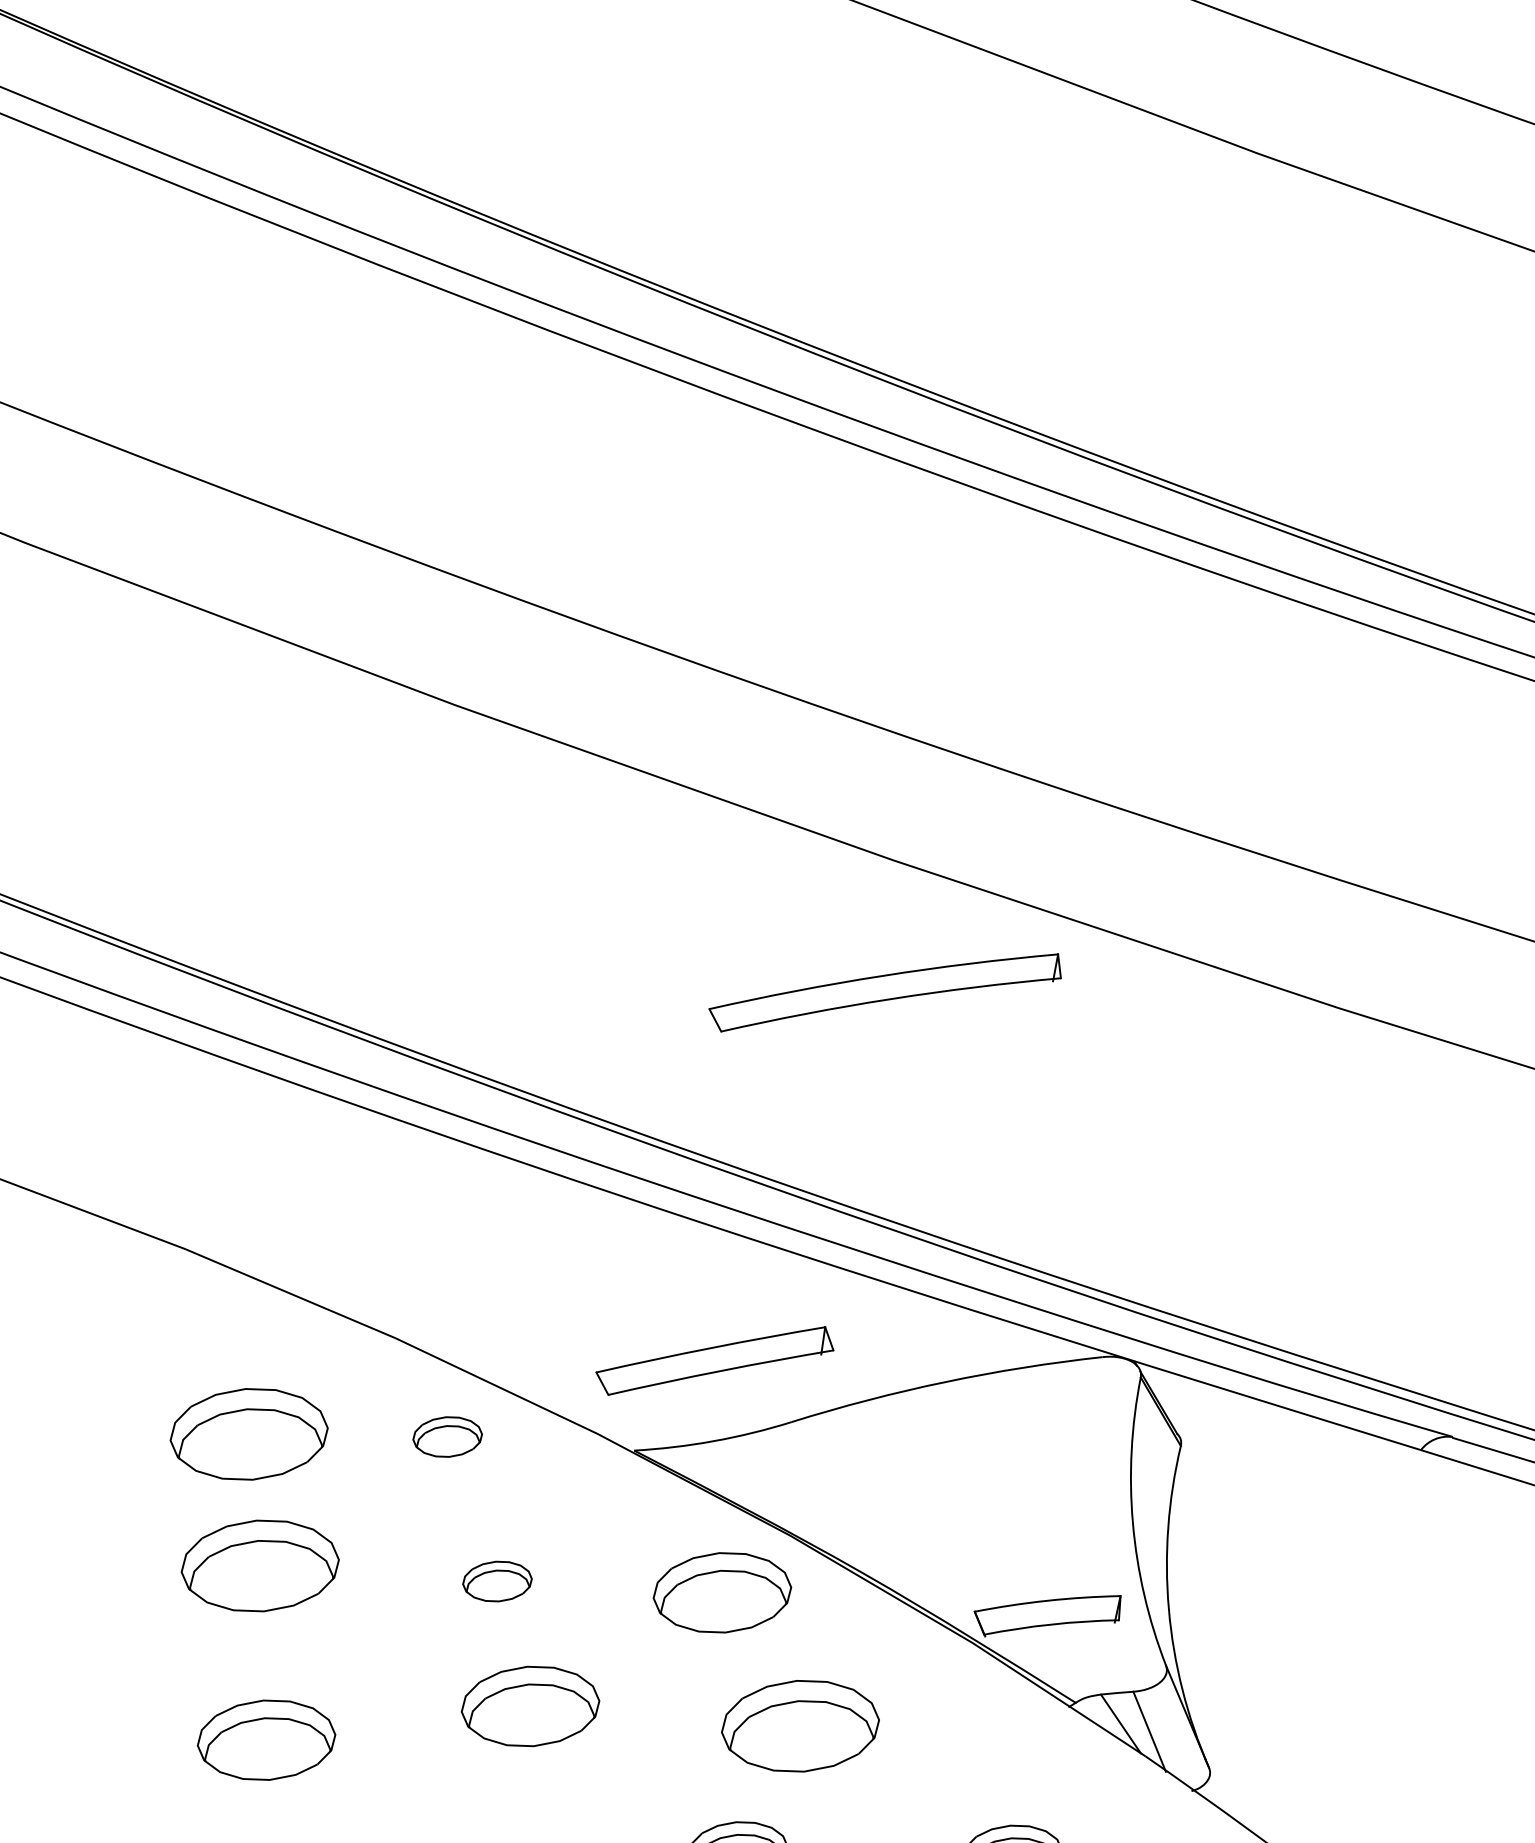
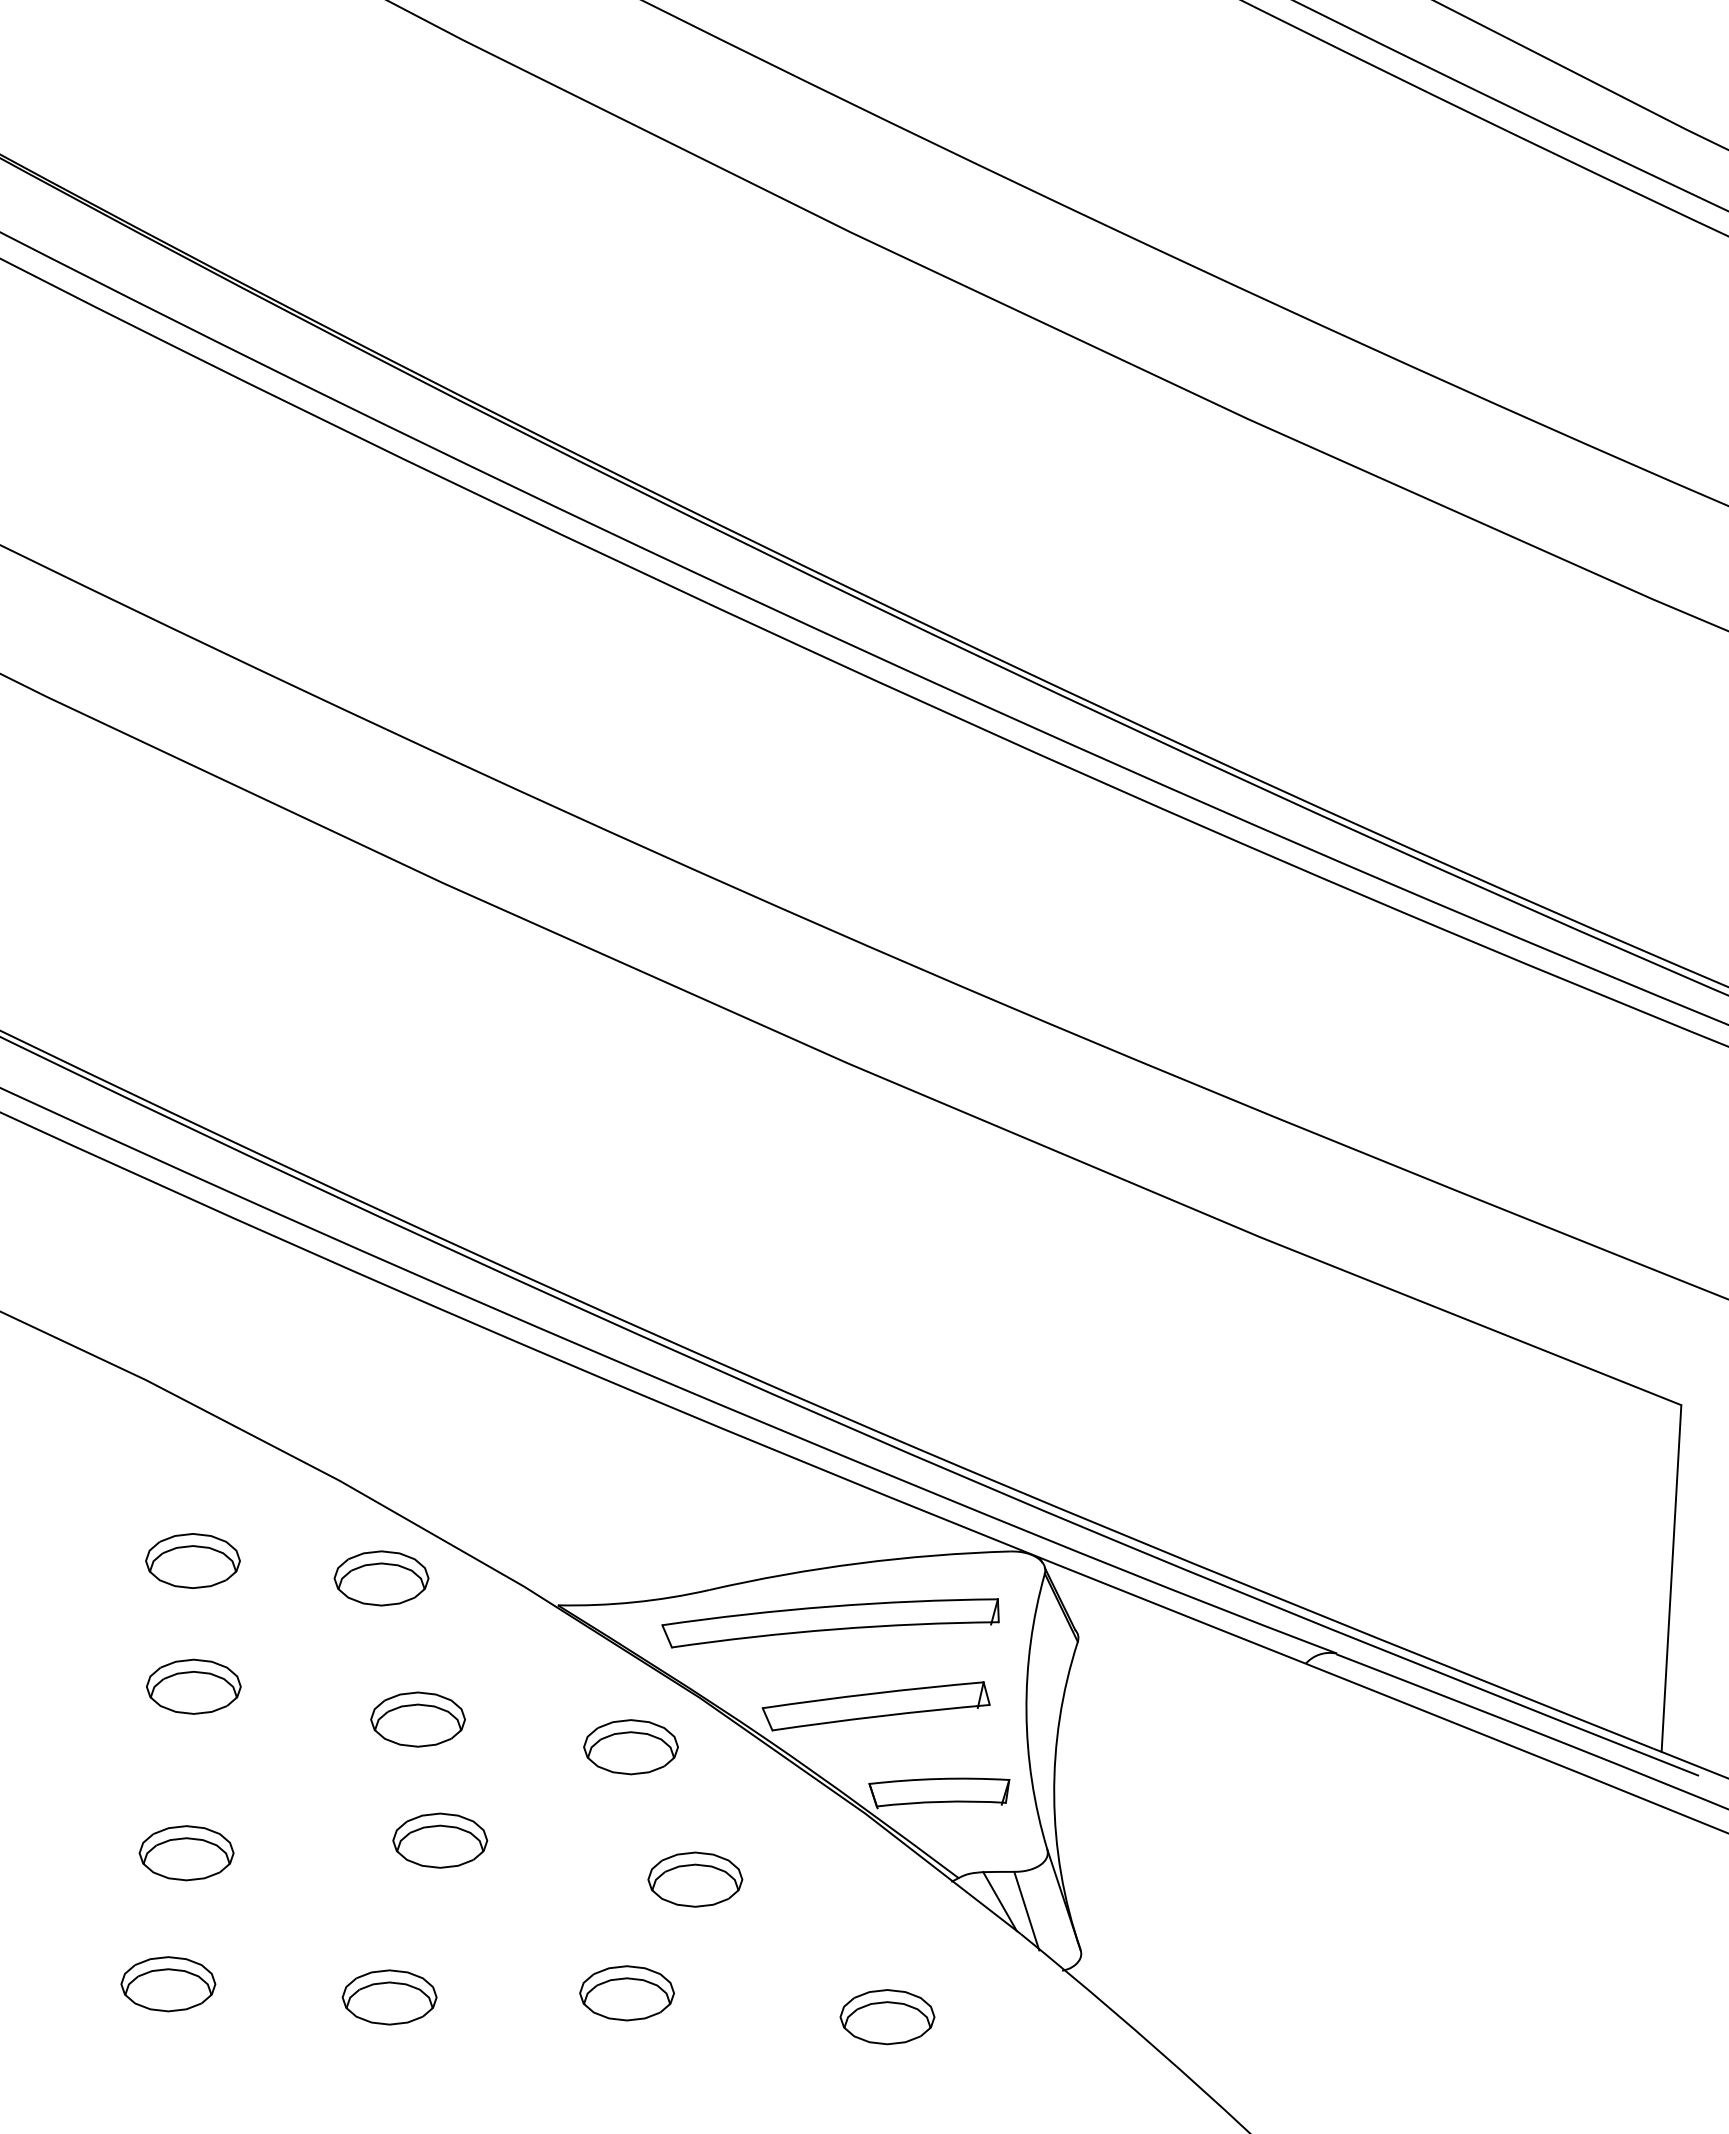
part: (885, 993) -> (830, 1623), moved
part: (714, 1361) -> (875, 1706), moved
part: (248, 1433) -> (192, 1560), size x0.62
part: (447, 1437) -> (381, 1578), size x1.43
part: (259, 1565) -> (193, 1686), size x0.62
part: (496, 1581) -> (417, 1719), size x1.43
part: (721, 1593) -> (630, 1747), size x0.71
part: (530, 1706) -> (440, 1840), size x0.71
part: (800, 1725) -> (695, 1879), size x0.62
part: (266, 1740) -> (186, 1853), size x0.71

